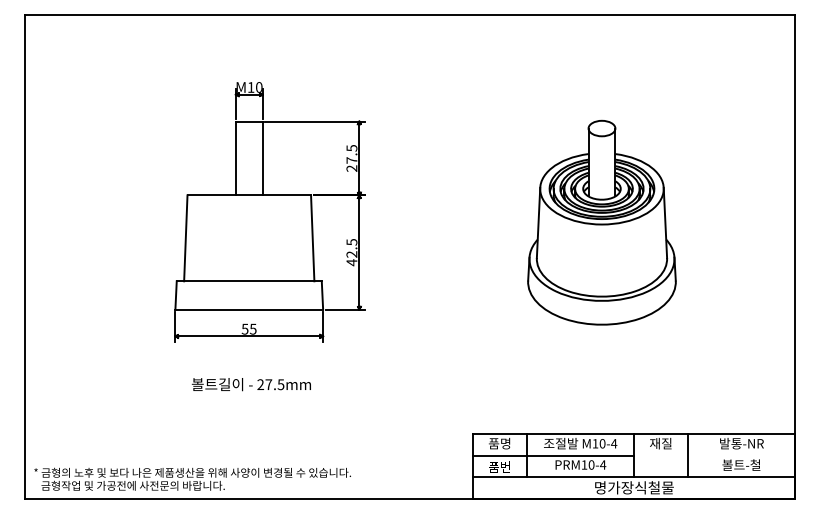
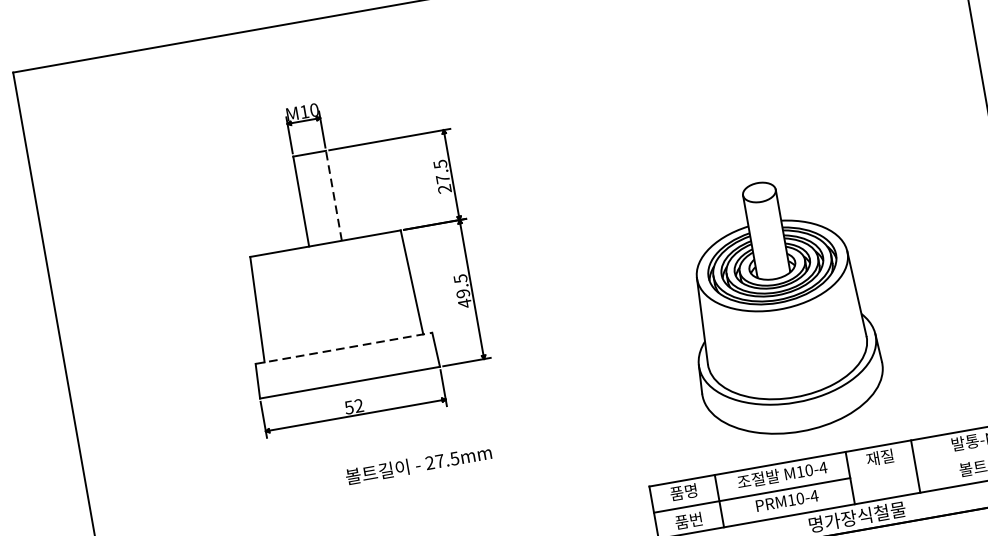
line: (262, 158) -> (333, 195), solid -> dashed
part: (601, 222) -> (778, 307), moved
text: (352, 254) -> (463, 293), 42.5 -> 49.5
line: (249, 281) -> (344, 348), solid -> dashed
text: (253, 328) -> (359, 404), 55 -> 52
text: (250, 384) -> (417, 464), moved

